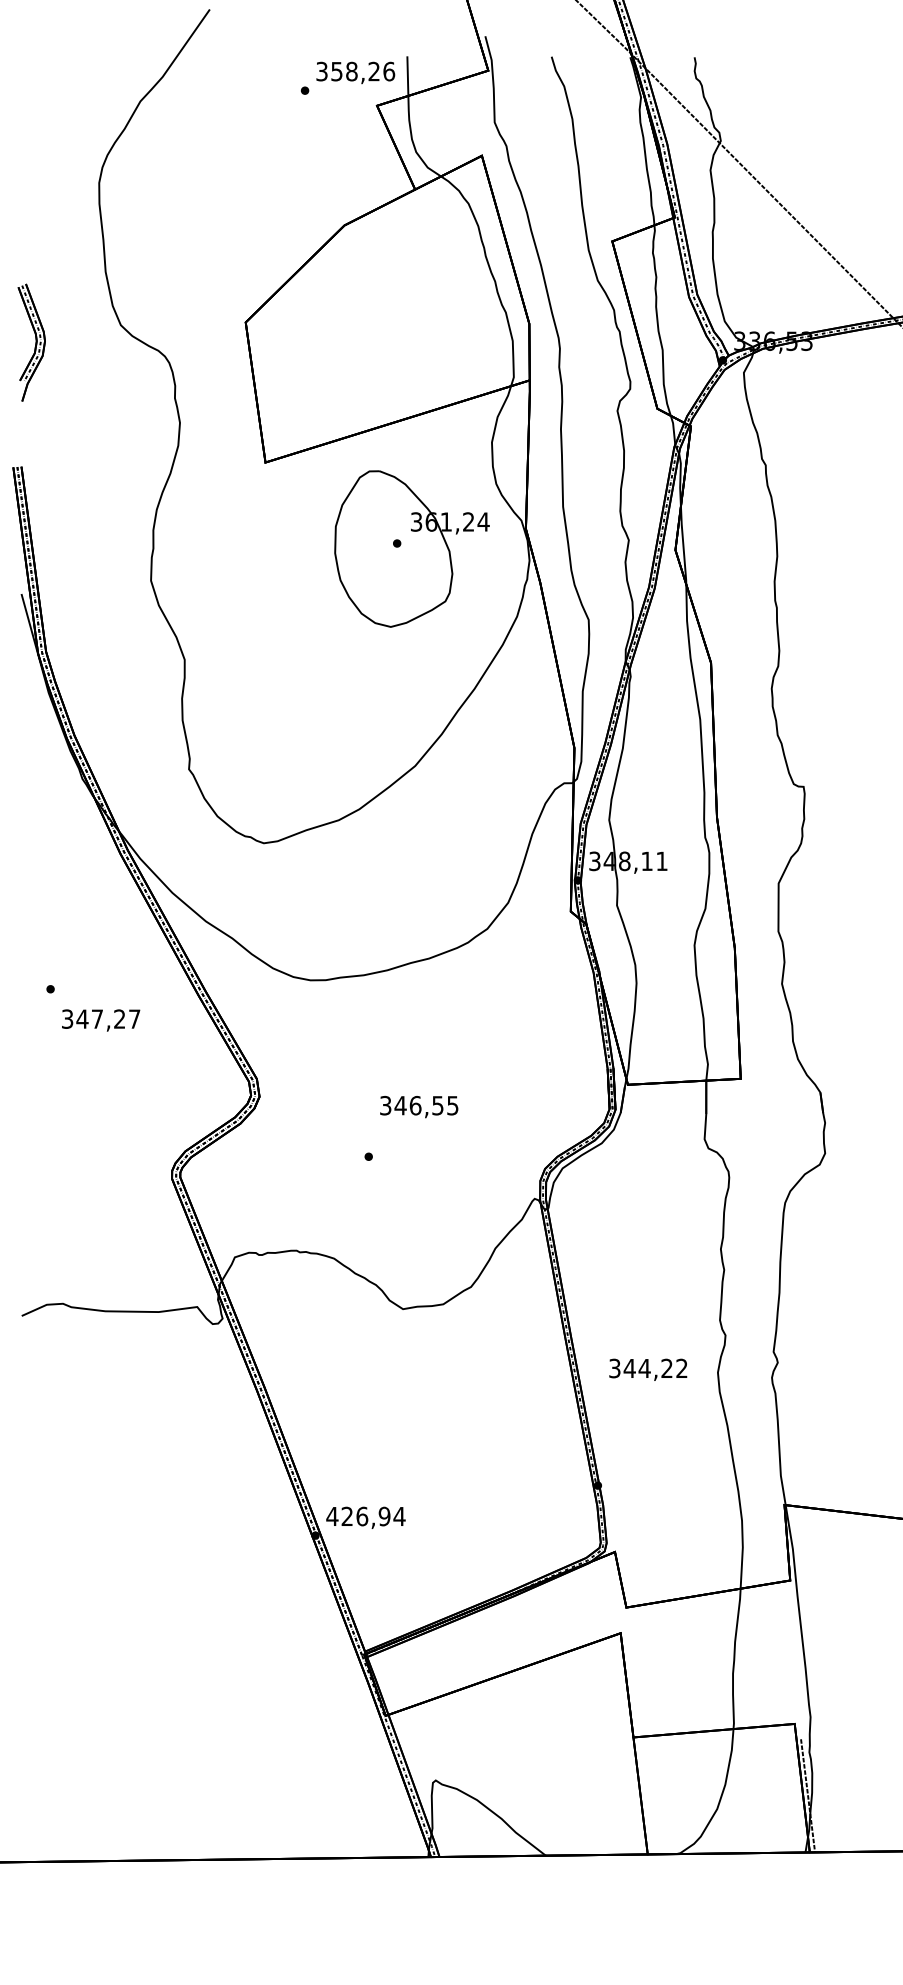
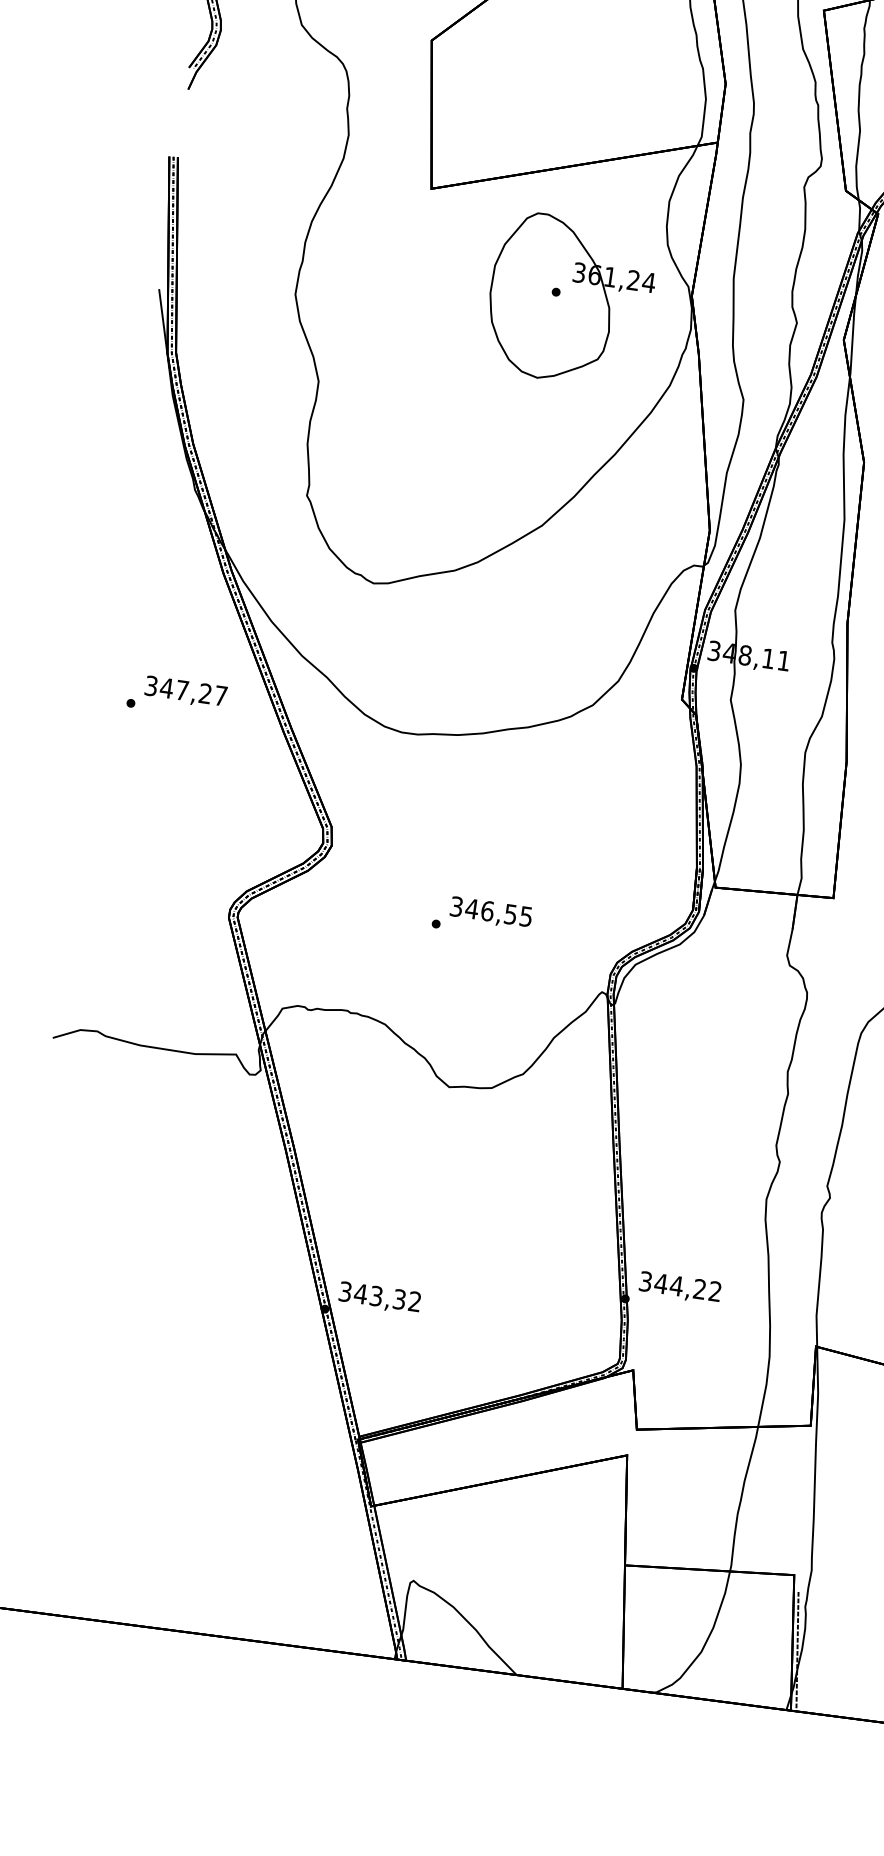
text: (101, 1020) -> (186, 692), moved
text: (419, 1107) -> (491, 913), moved
text: (648, 1369) -> (680, 1287), moved
text: (365, 1516) -> (379, 1296), 426,94 -> 343,32

